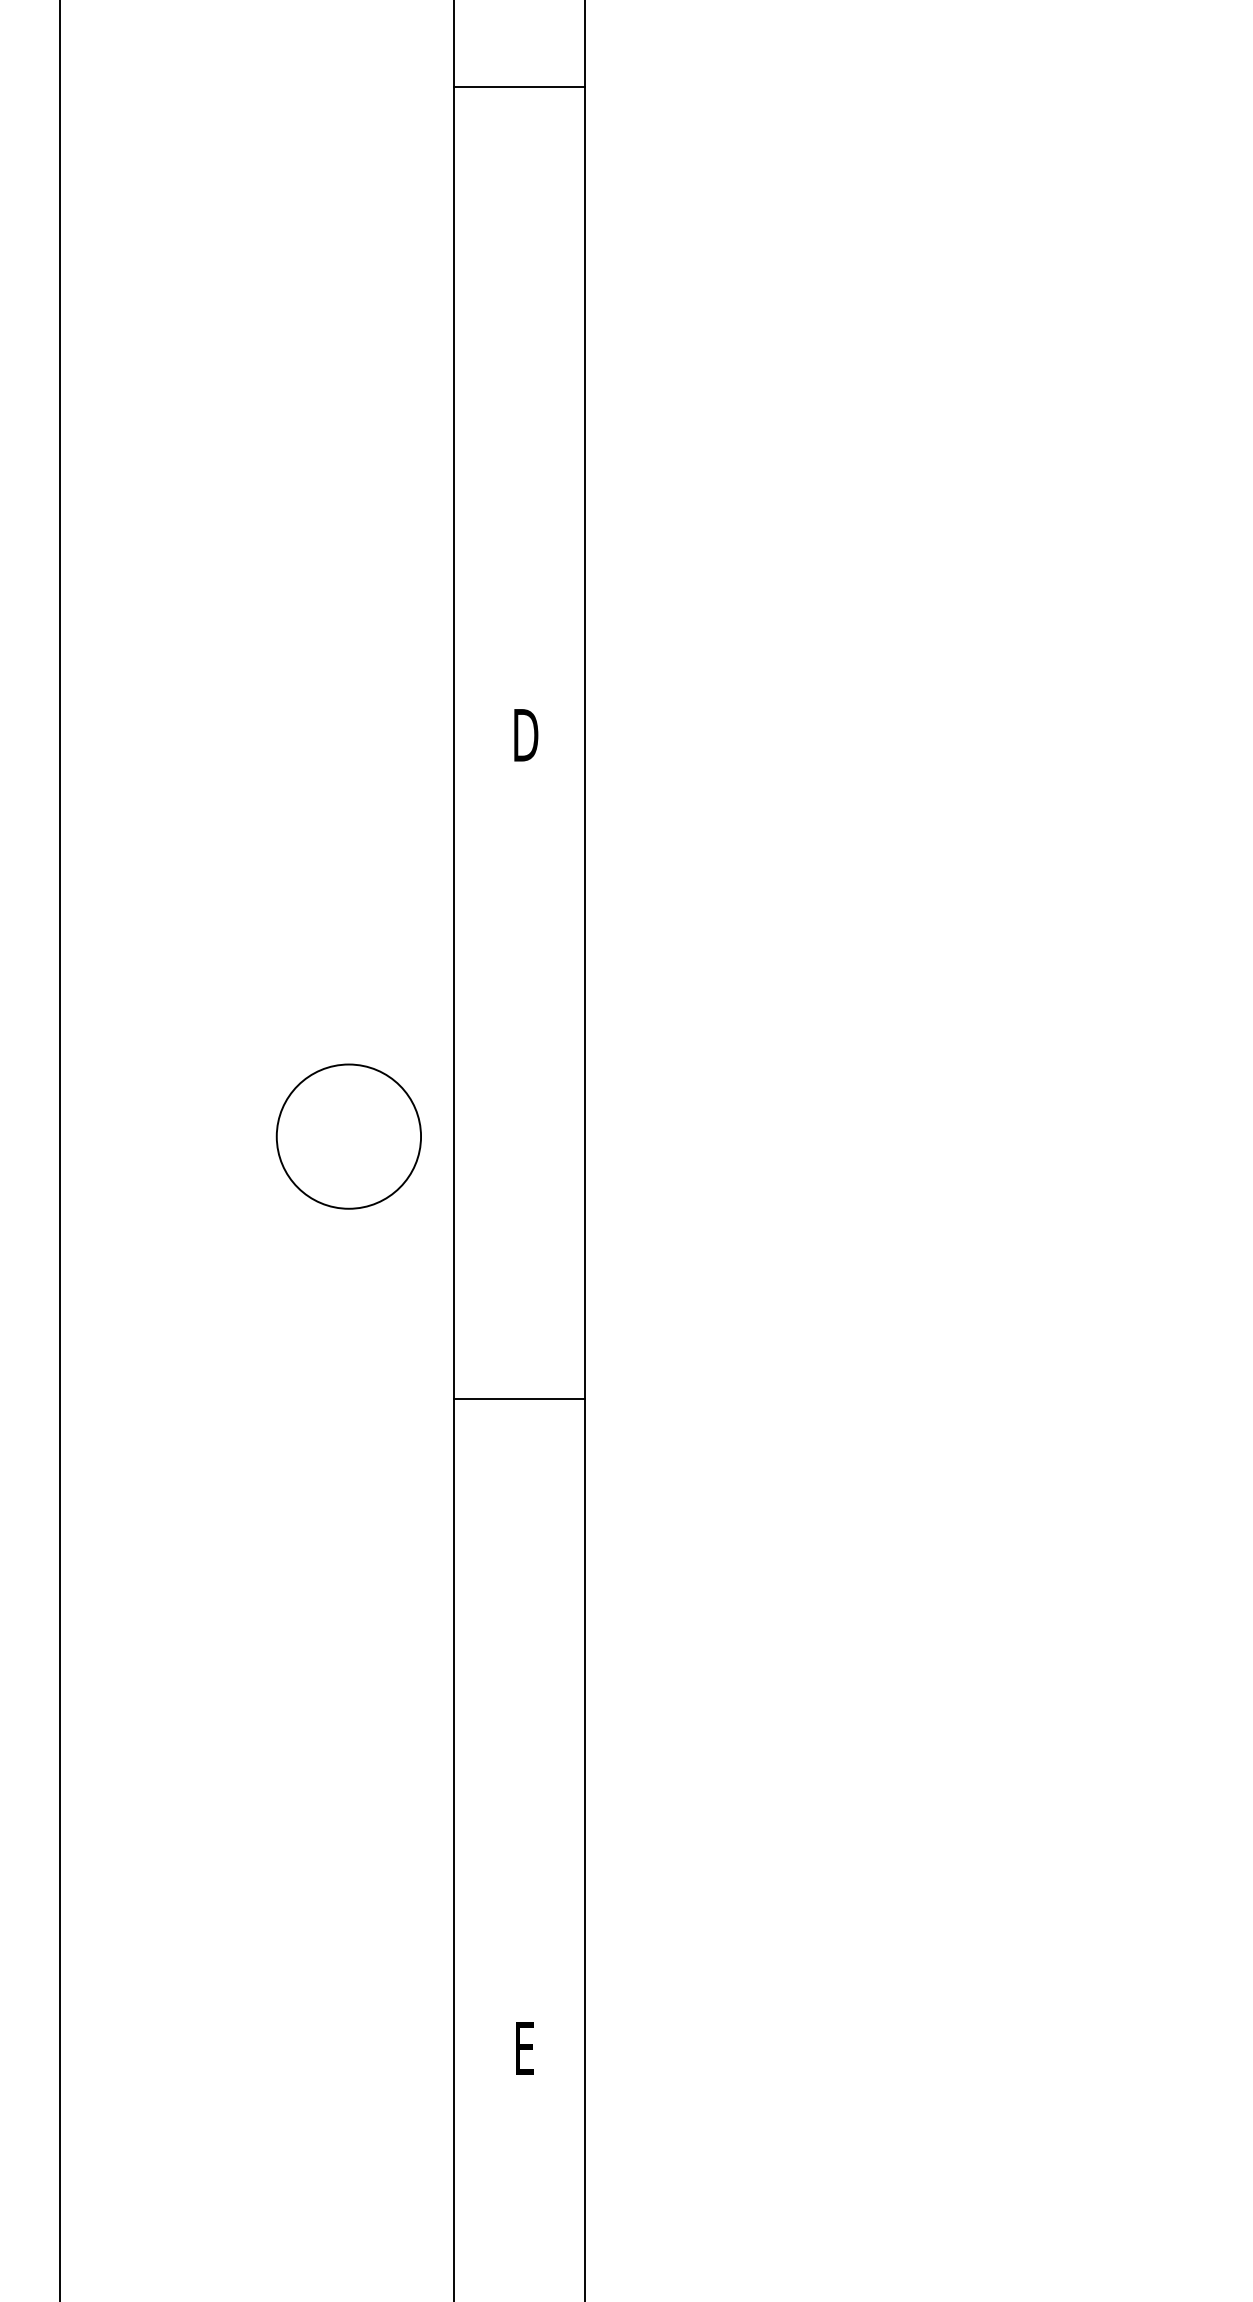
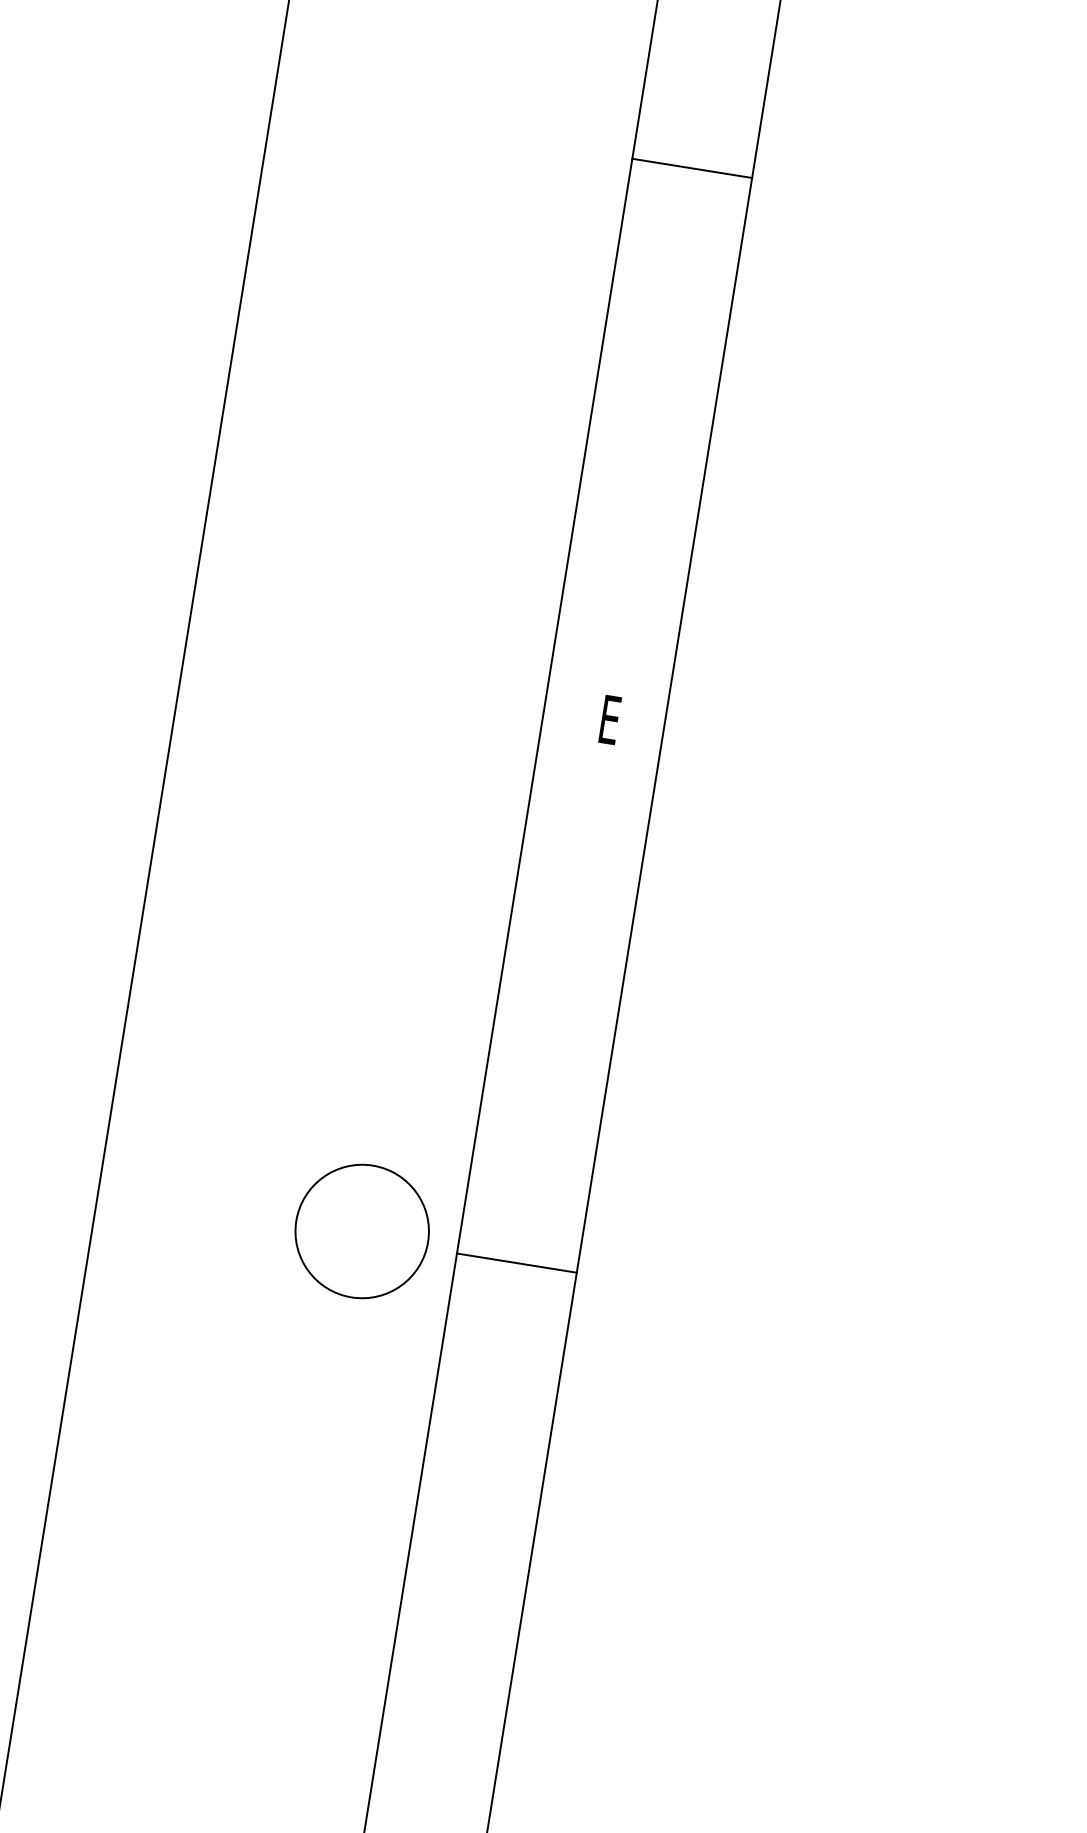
line: (518, 87) -> (691, 168), moved
text: (526, 735) -> (610, 720), D -> E
circle: (348, 1136) -> (361, 1231), moved
line: (518, 1398) -> (516, 1262), moved

